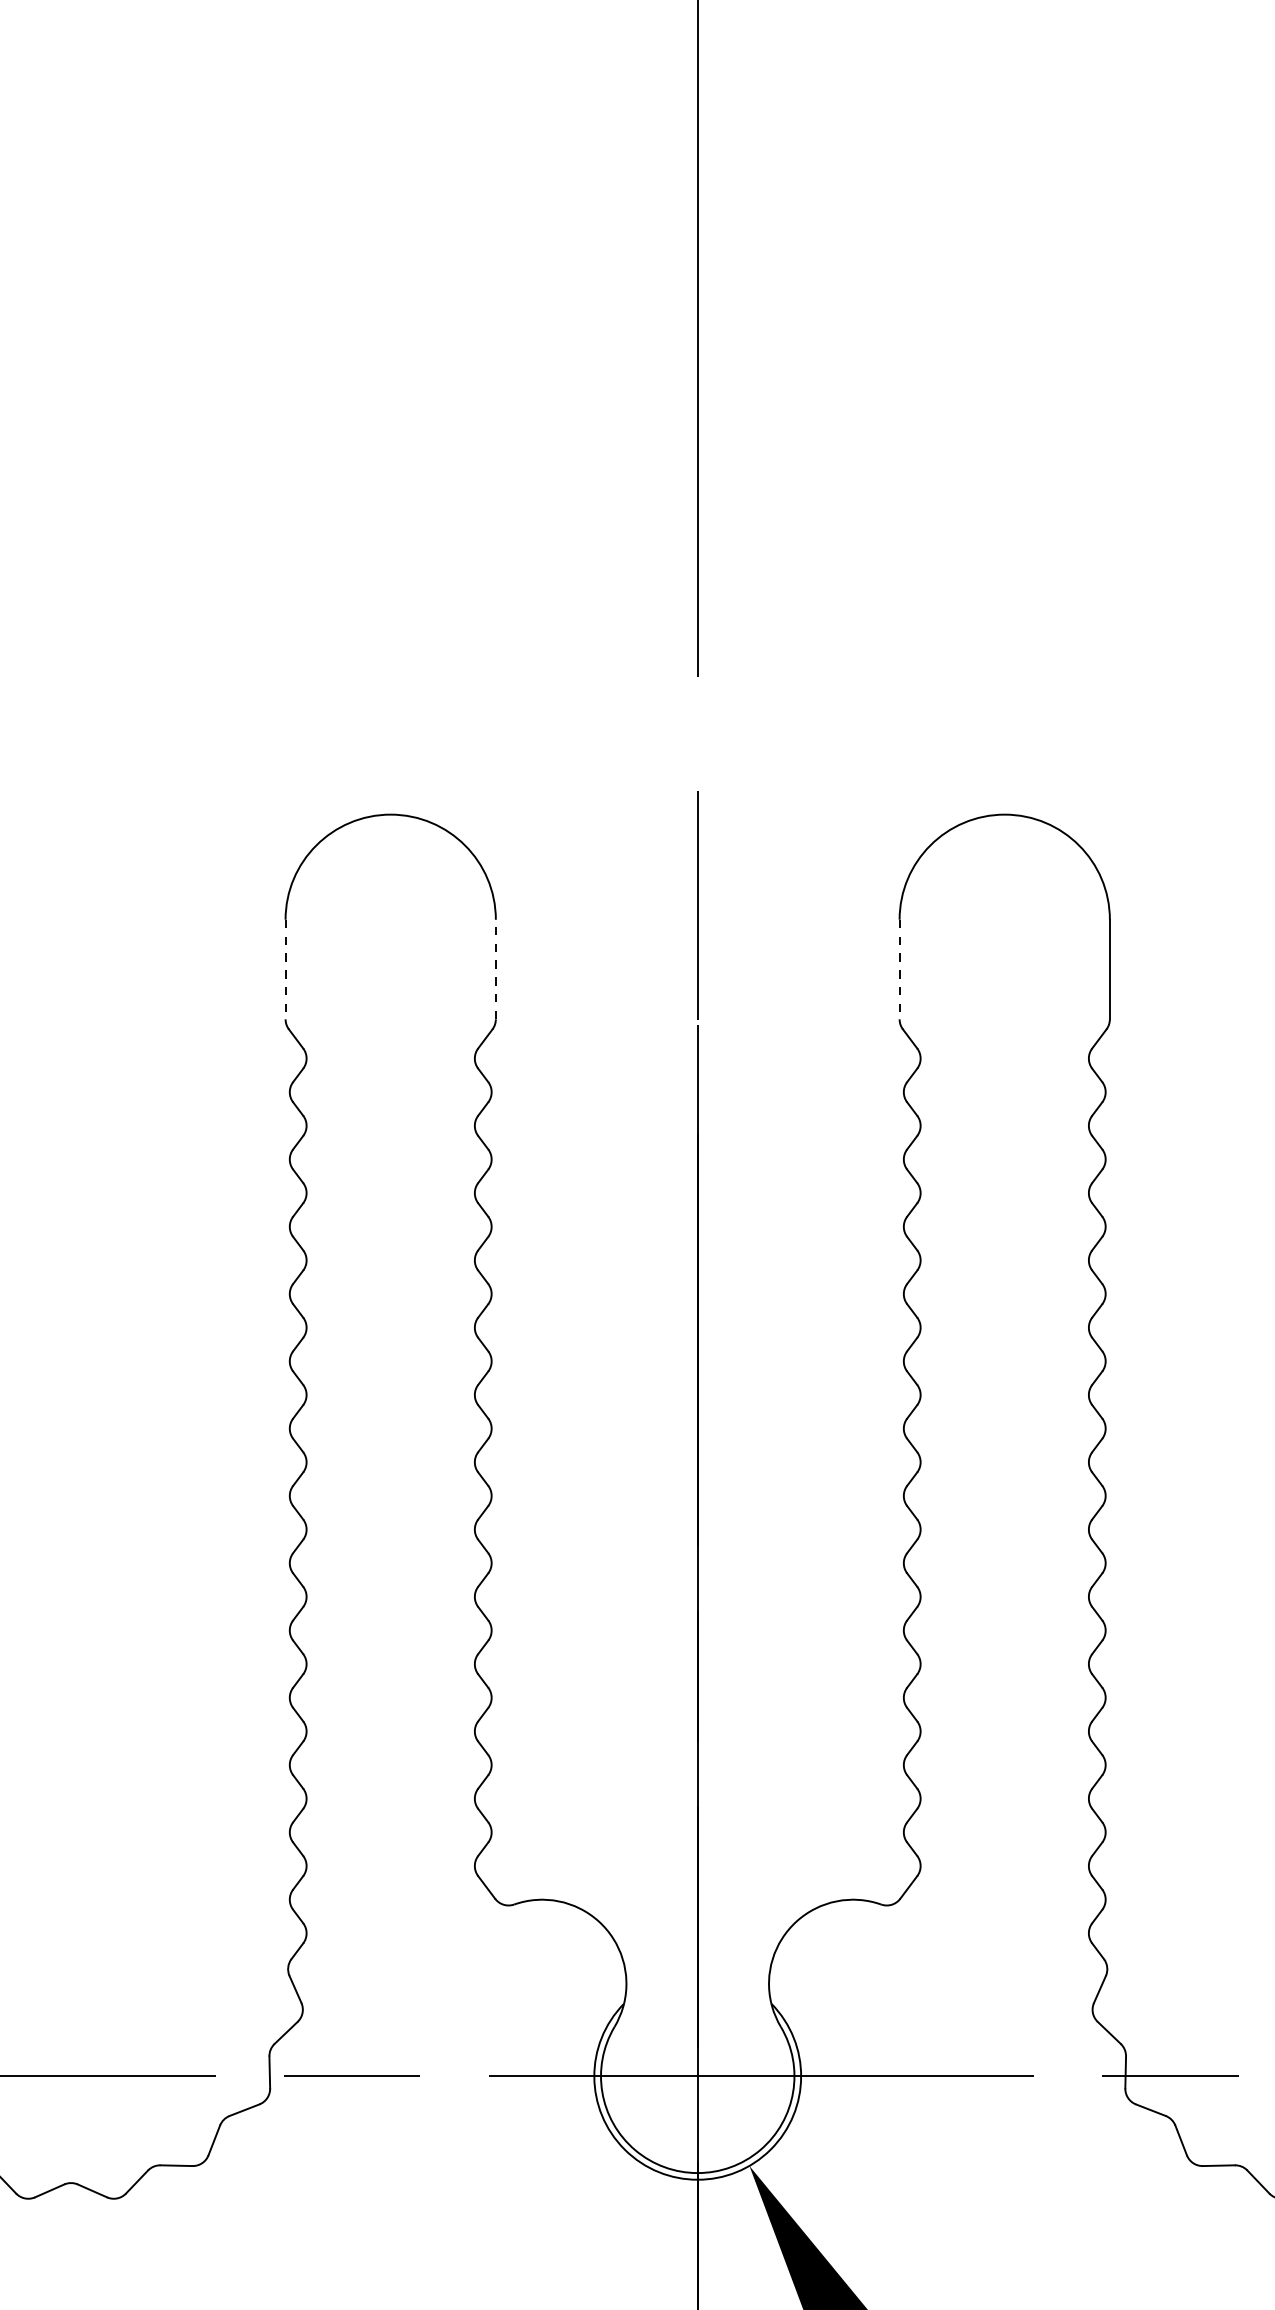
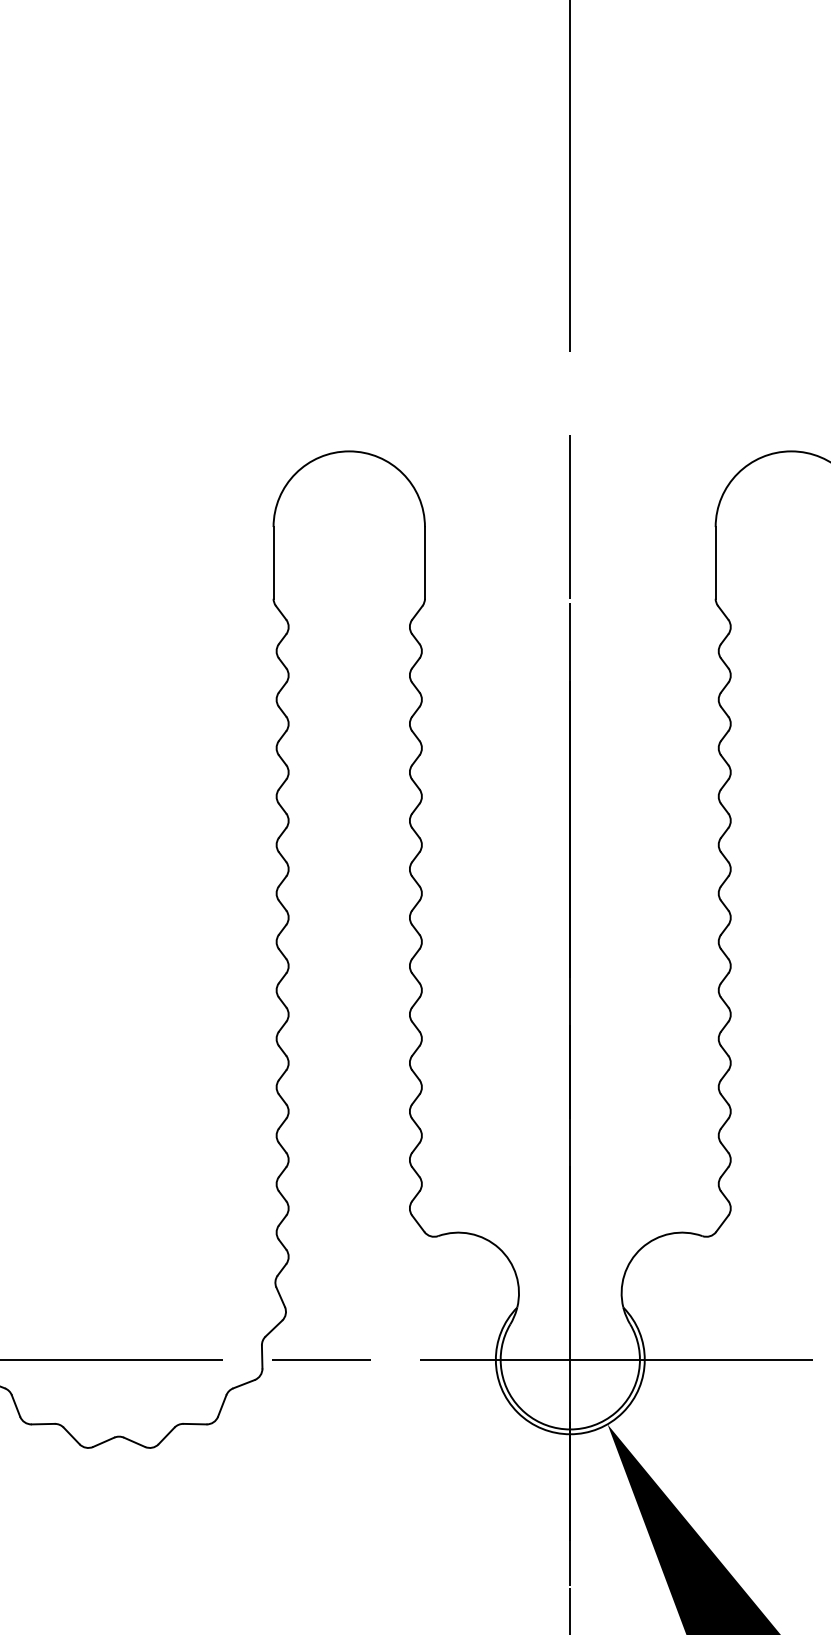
line: (285, 969) -> (273, 562), dashed -> solid
line: (495, 969) -> (424, 562), dashed -> solid
line: (899, 969) -> (715, 562), dashed -> solid

